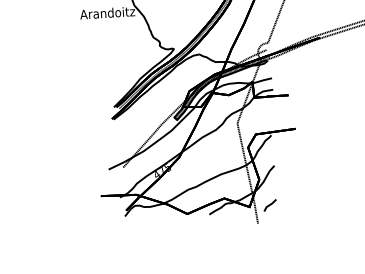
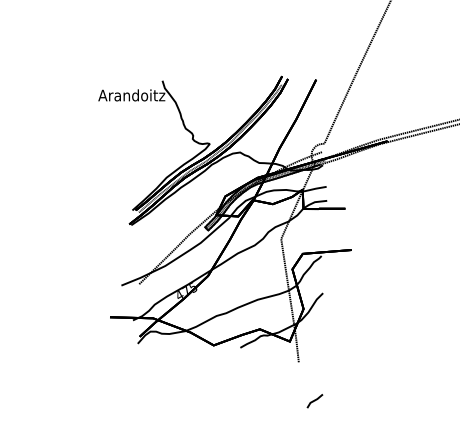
line: (269, 205) -> (314, 401), moved

